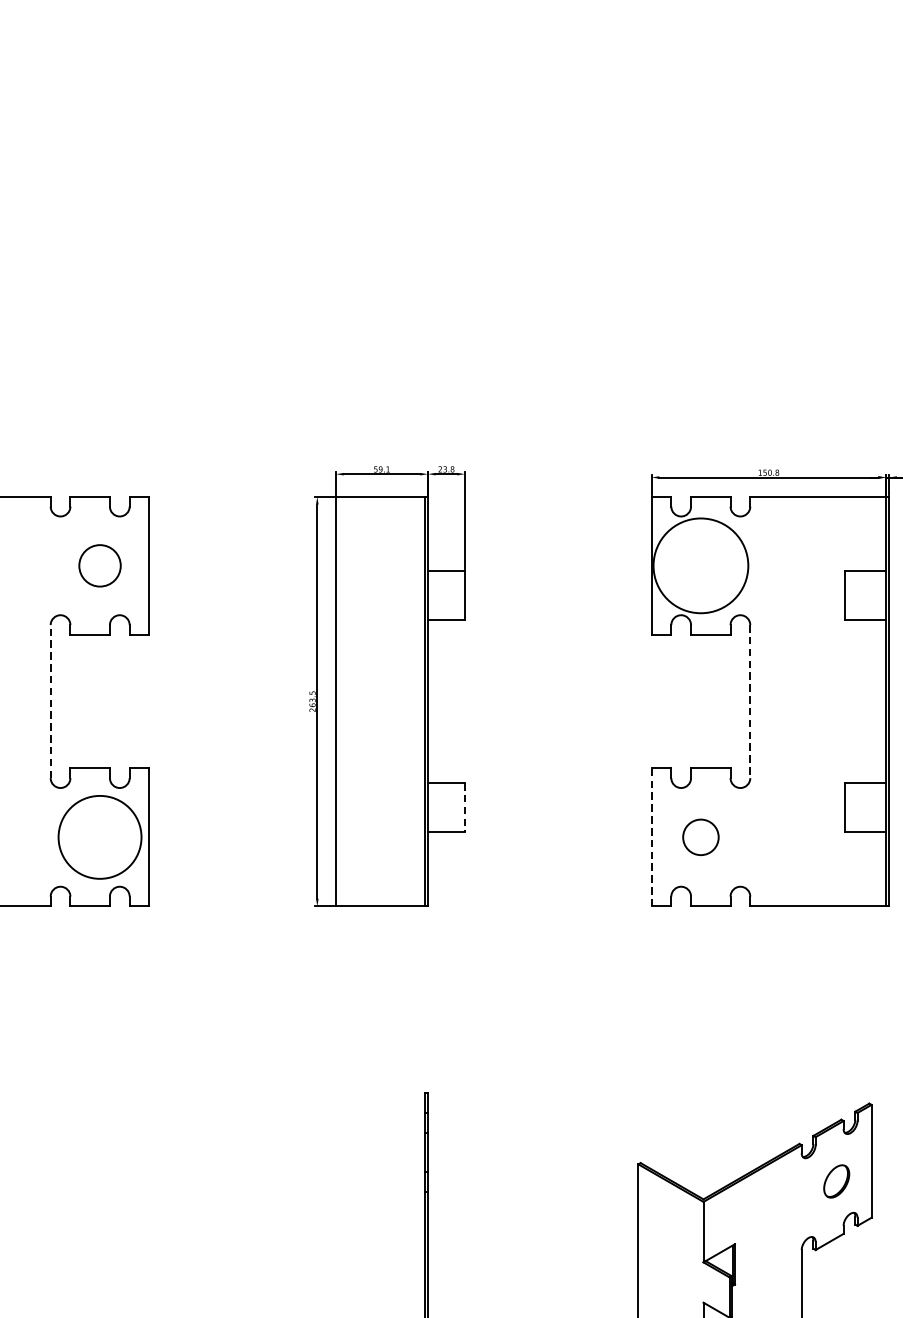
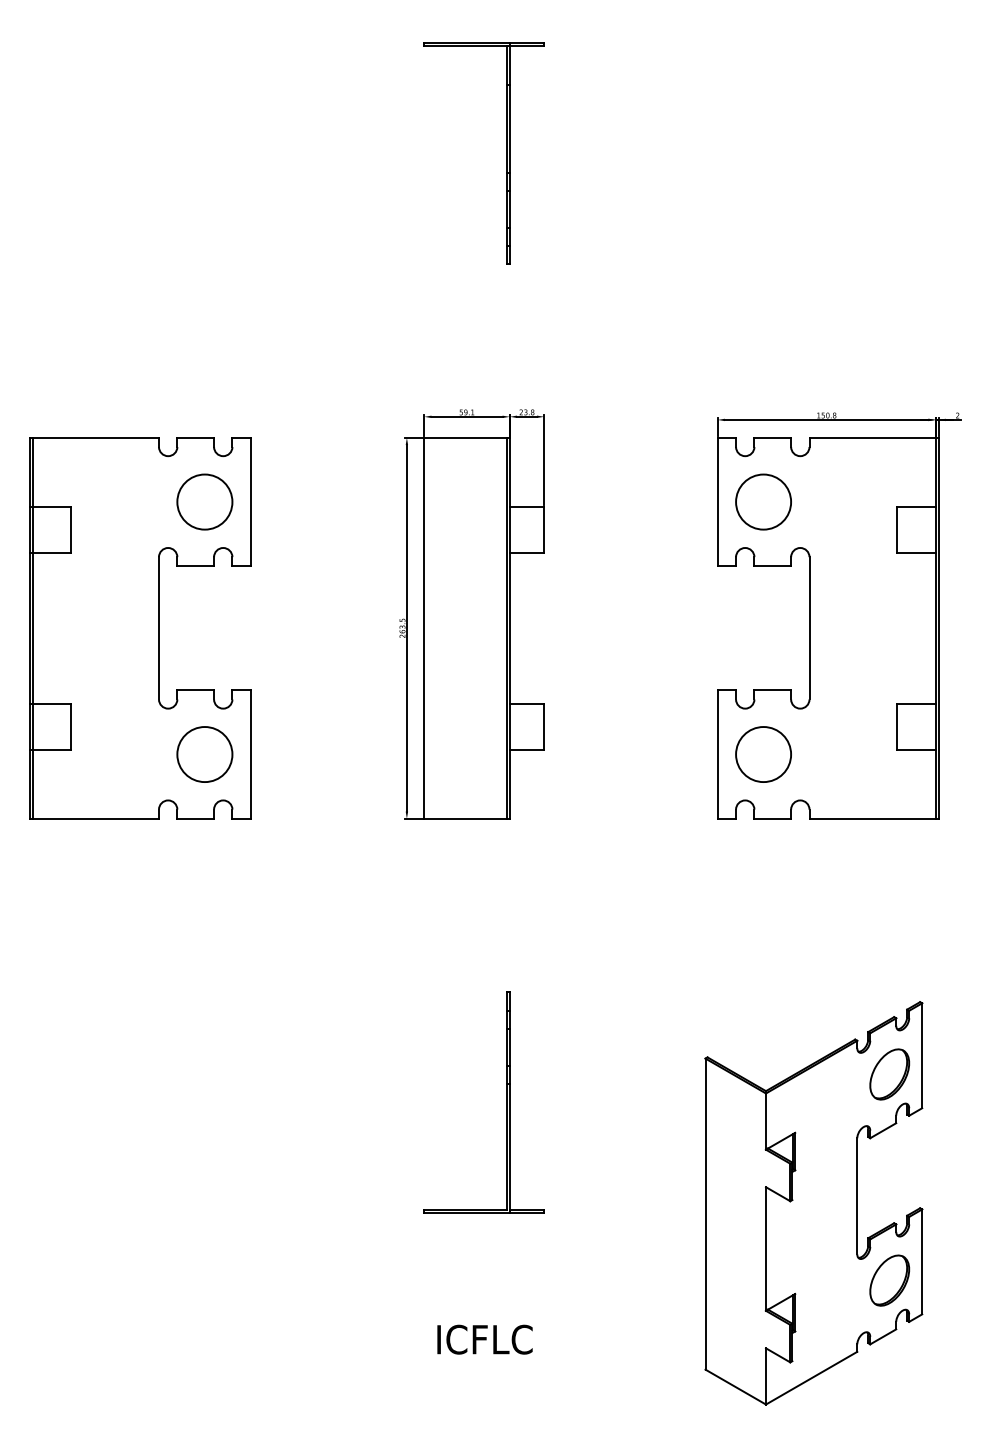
part: (424, 190) -> (506, 153), added
circle: (99, 565) -> (204, 501), size x1.43
circle: (700, 565) -> (763, 501), size x0.62
line: (51, 700) -> (159, 627), dashed -> solid
line: (750, 701) -> (809, 628), dashed -> solid
line: (465, 808) -> (544, 727), dashed -> solid
circle: (99, 837) -> (204, 754), size x0.71
line: (651, 837) -> (717, 754), dashed -> solid
circle: (700, 837) -> (763, 754), size x1.67
part: (836, 1181) -> (889, 1074), size x1.67

